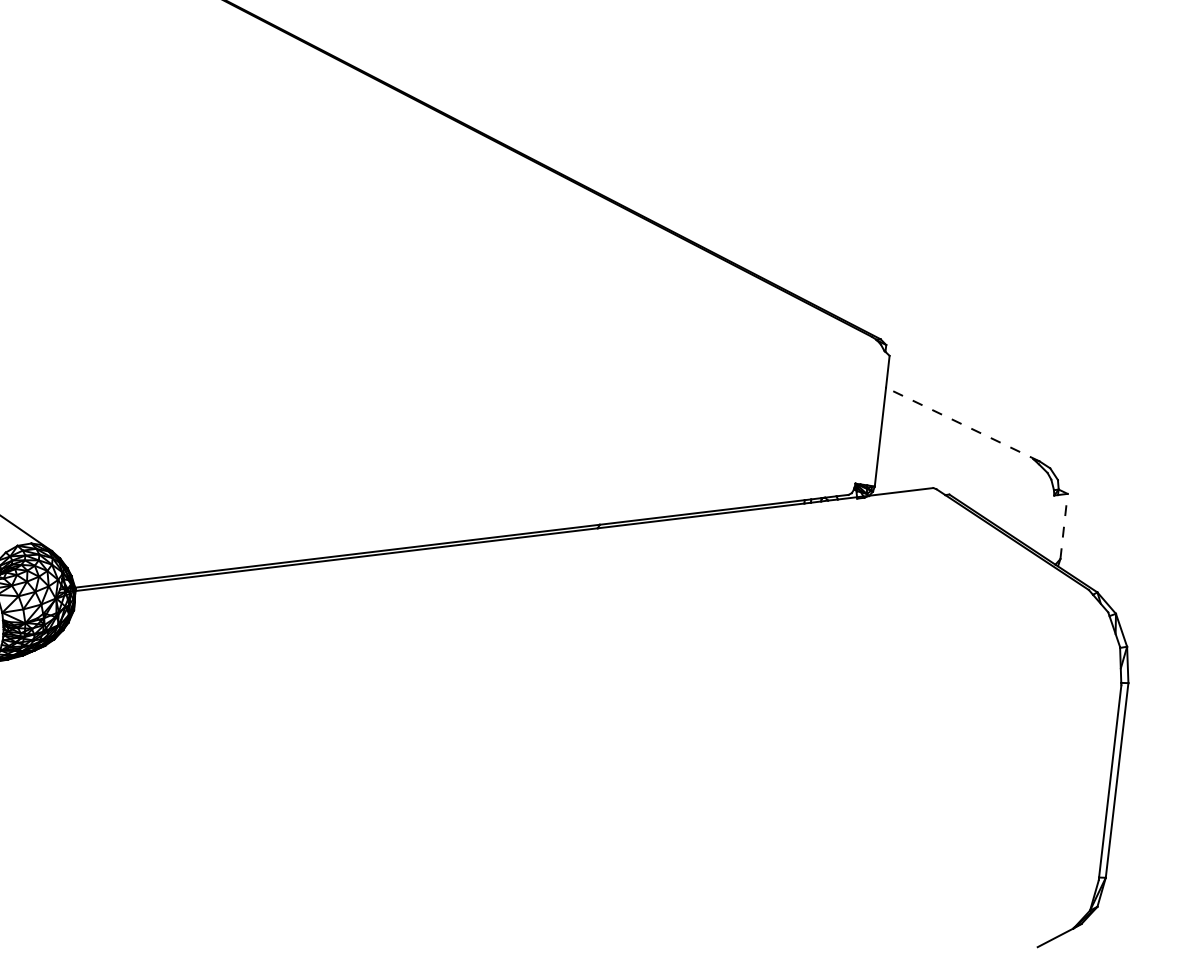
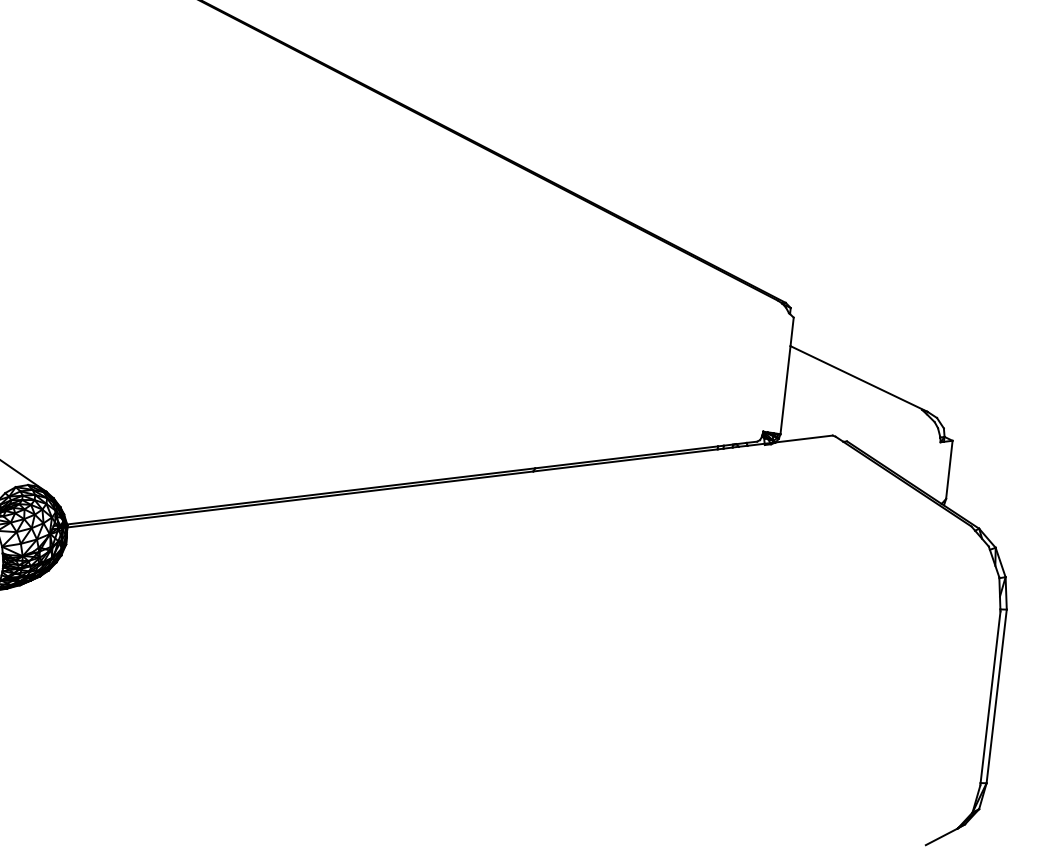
line: (963, 424) -> (859, 378), dashed -> solid
line: (1064, 526) -> (949, 469), dashed -> solid

